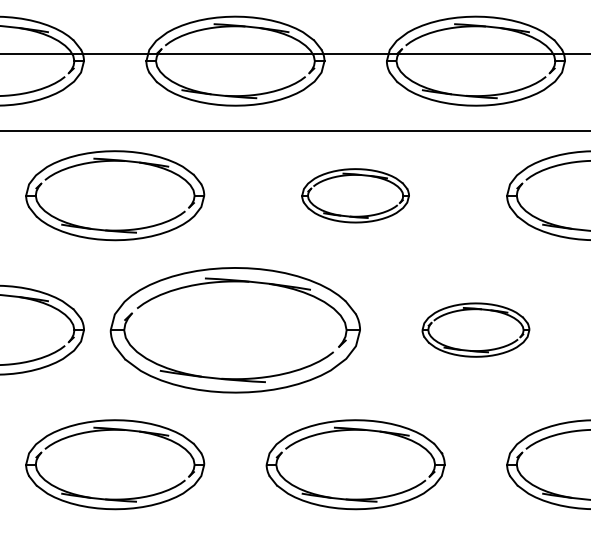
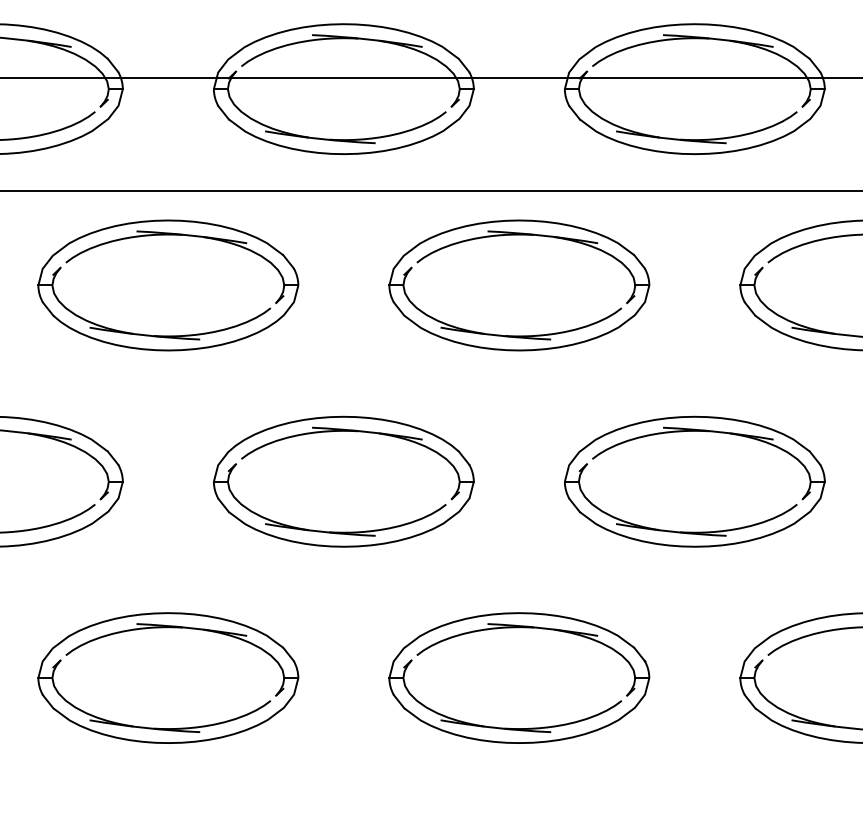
part: (355, 195) -> (519, 285), size x1.67
part: (235, 329) -> (343, 480), size x0.71
part: (475, 329) -> (694, 480), size x1.67

